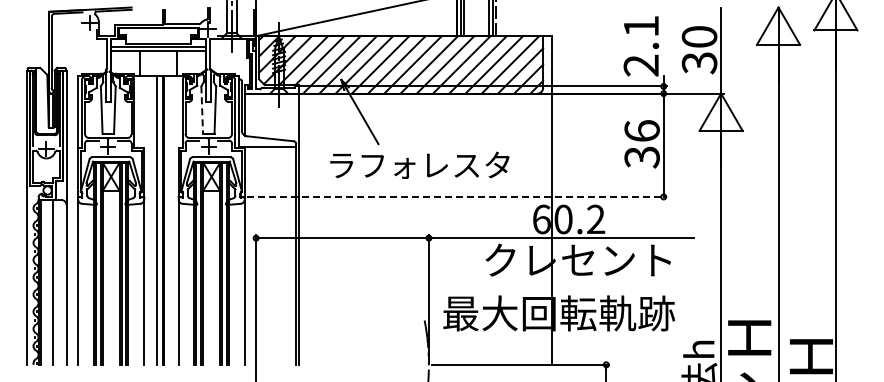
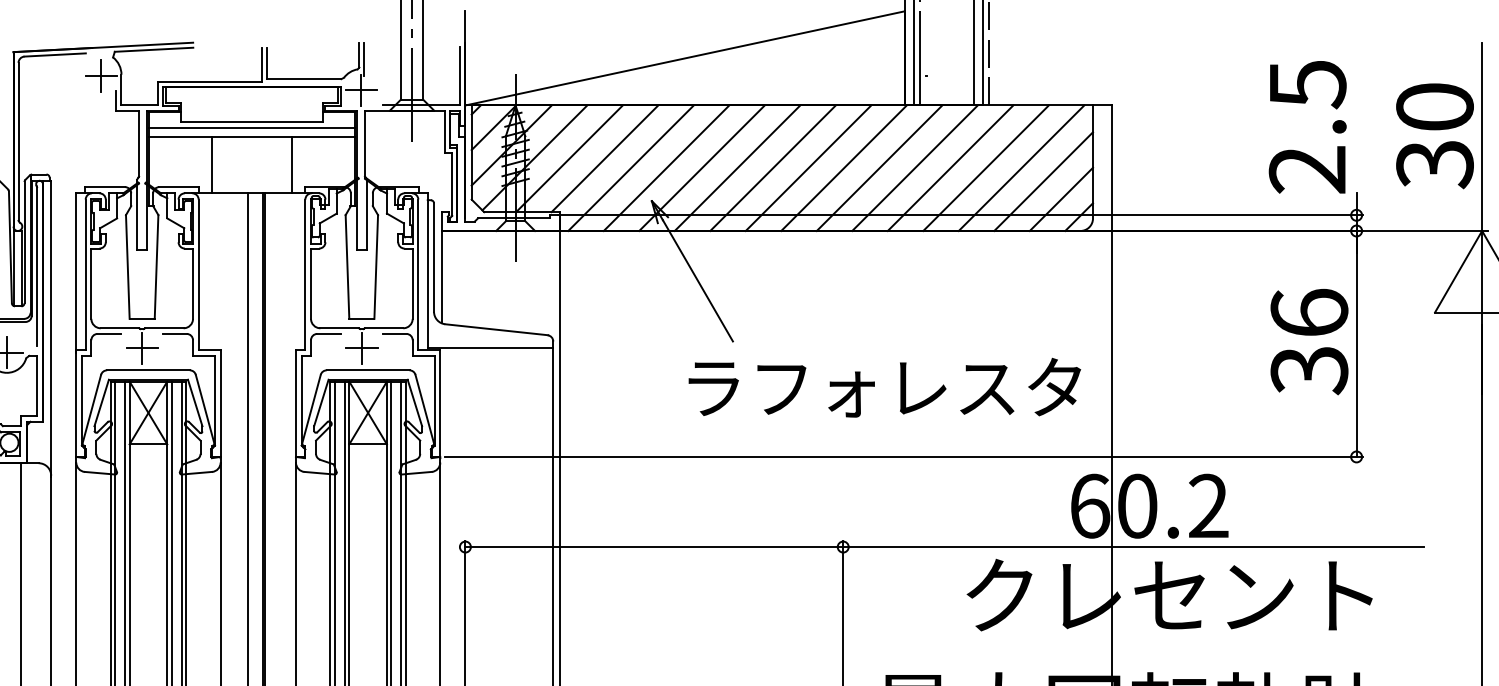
text: (641, 26) -> (1307, 84), 2.1 -> 2.5
line: (202, 110) -> (348, 267), dashed -> solid
text: (419, 164) -> (883, 385), moved
line: (456, 196) -> (903, 455), dashed -> solid

